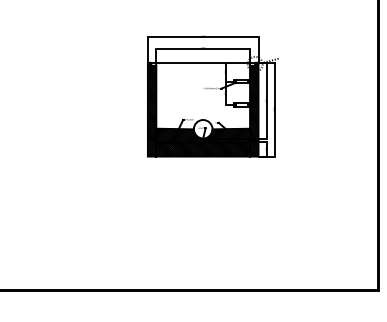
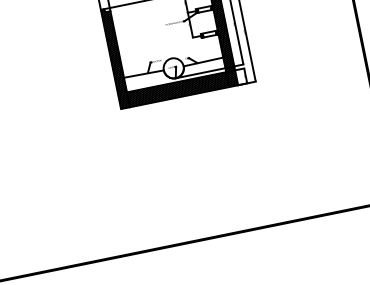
hatch: (203, 135) -> (175, 74), removed

